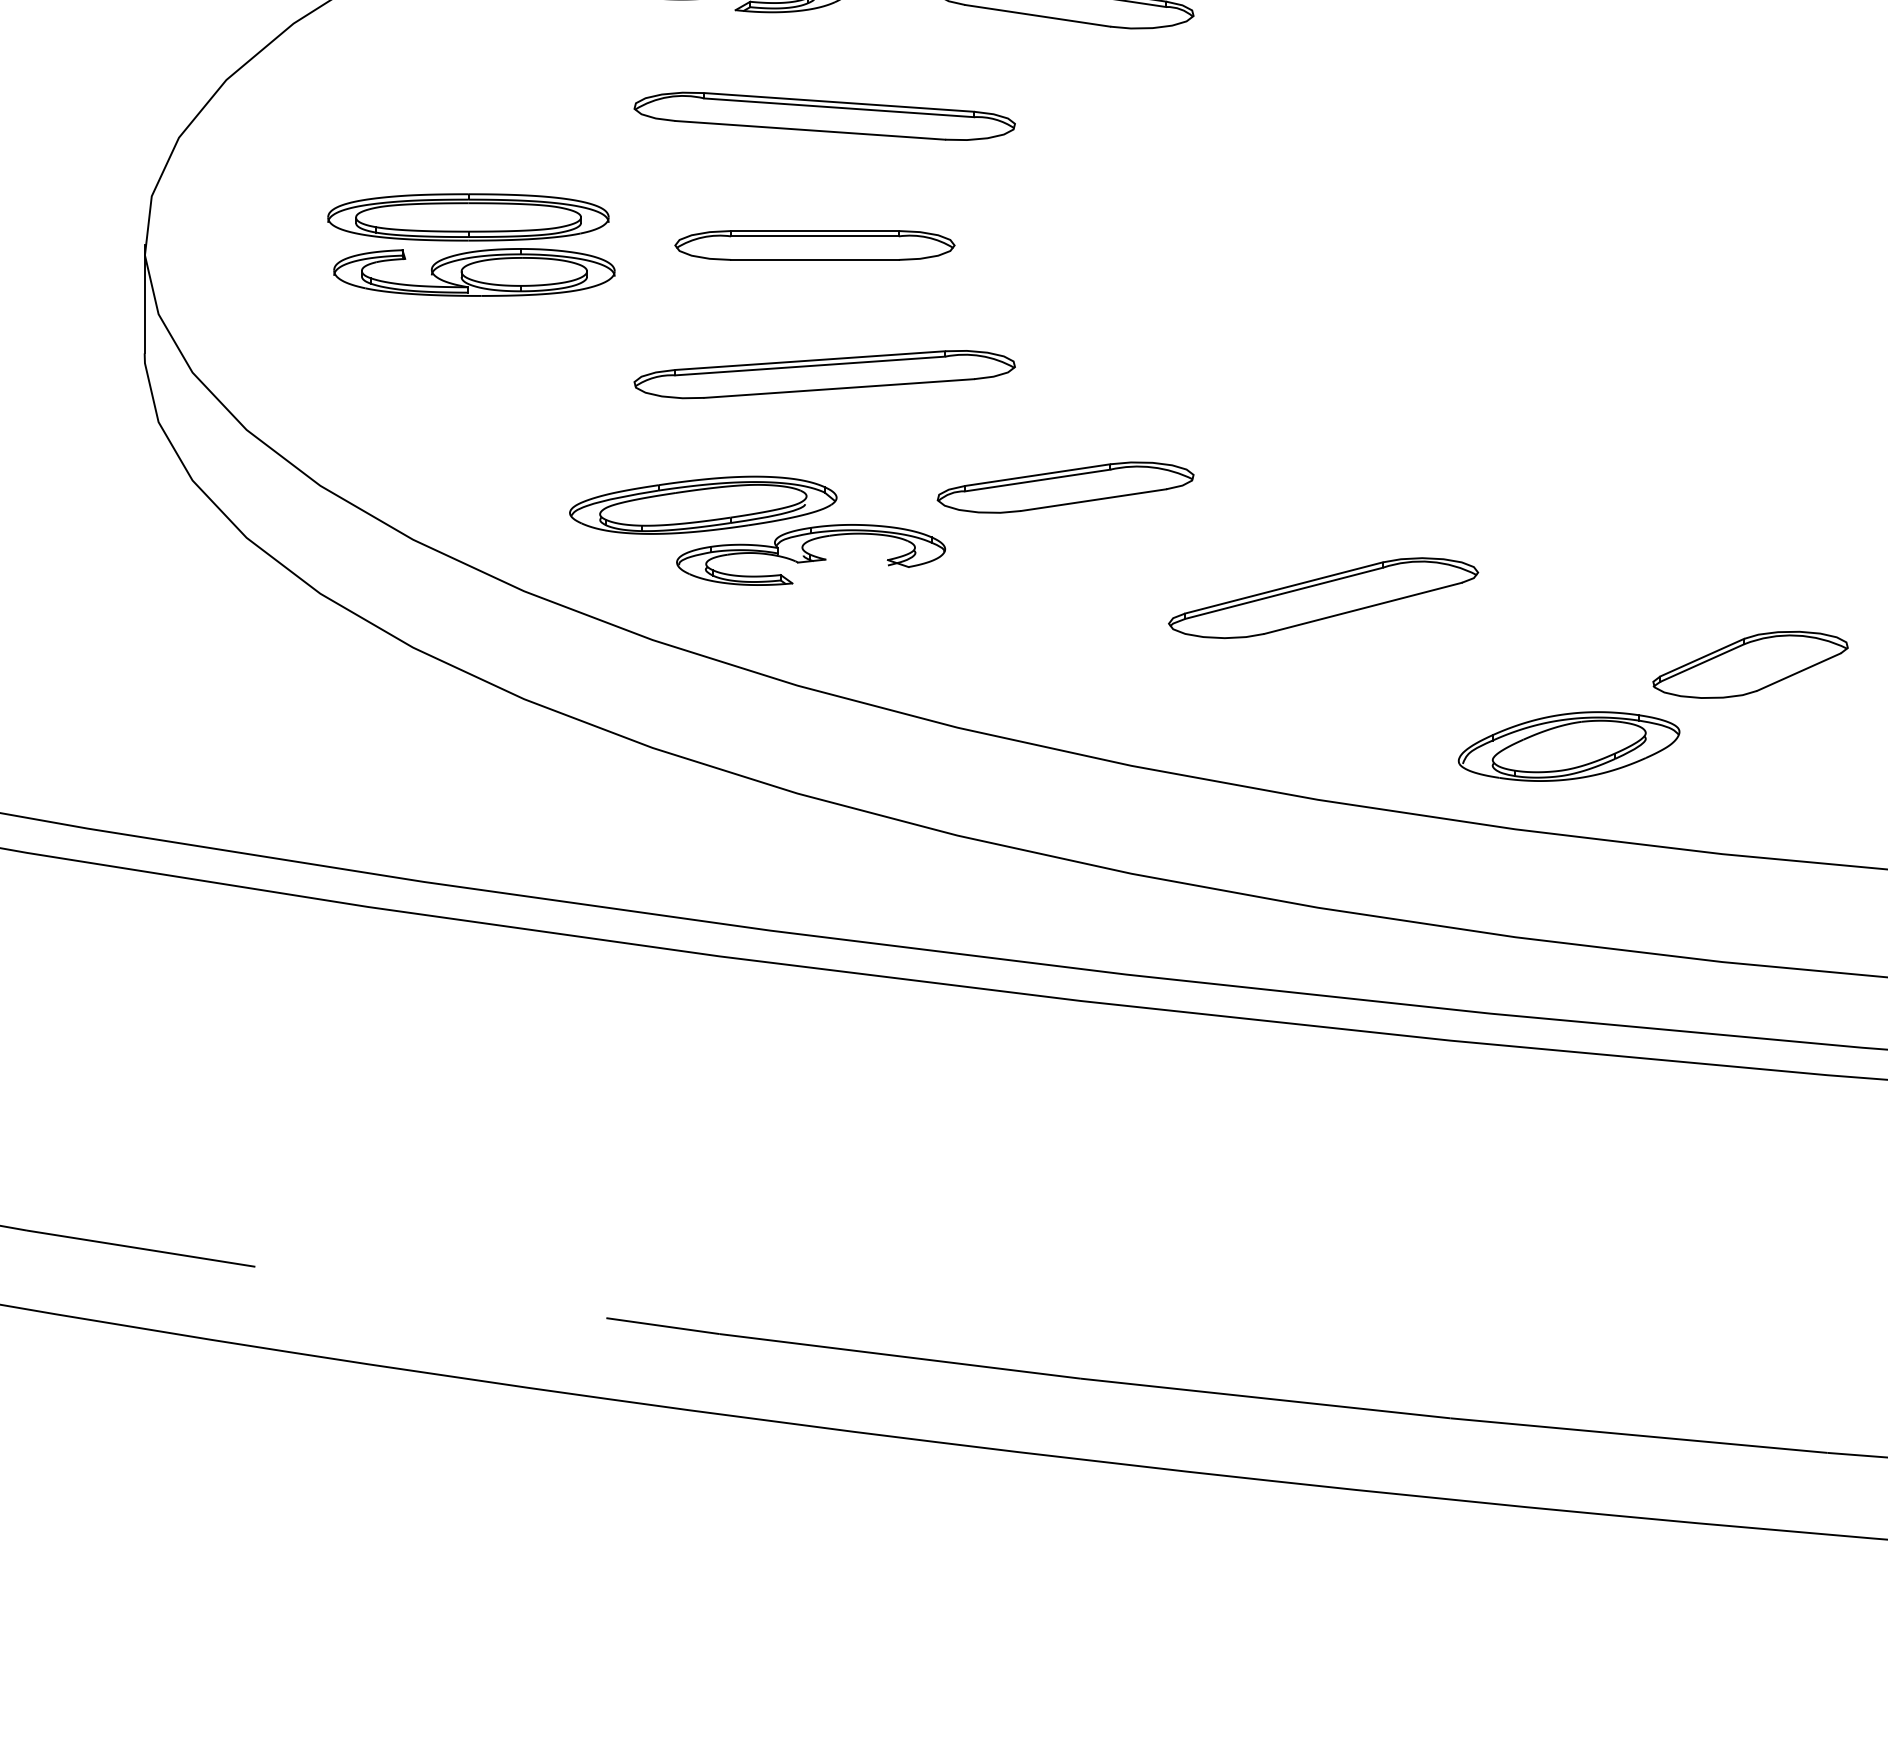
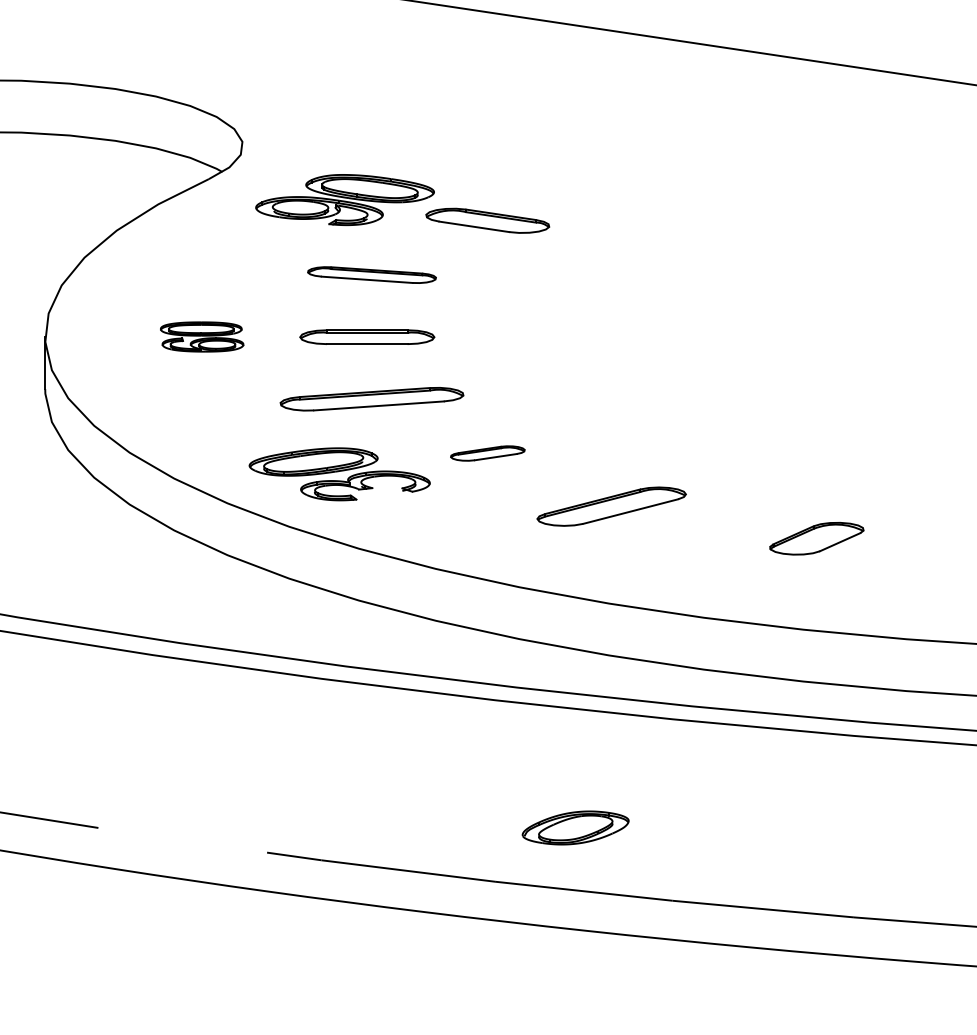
part: (823, 114) -> (371, 274), size x0.7
part: (469, 244) -> (201, 336), size x0.6
part: (1065, 487) -> (487, 453), size x0.6
part: (1568, 745) -> (575, 827), moved

